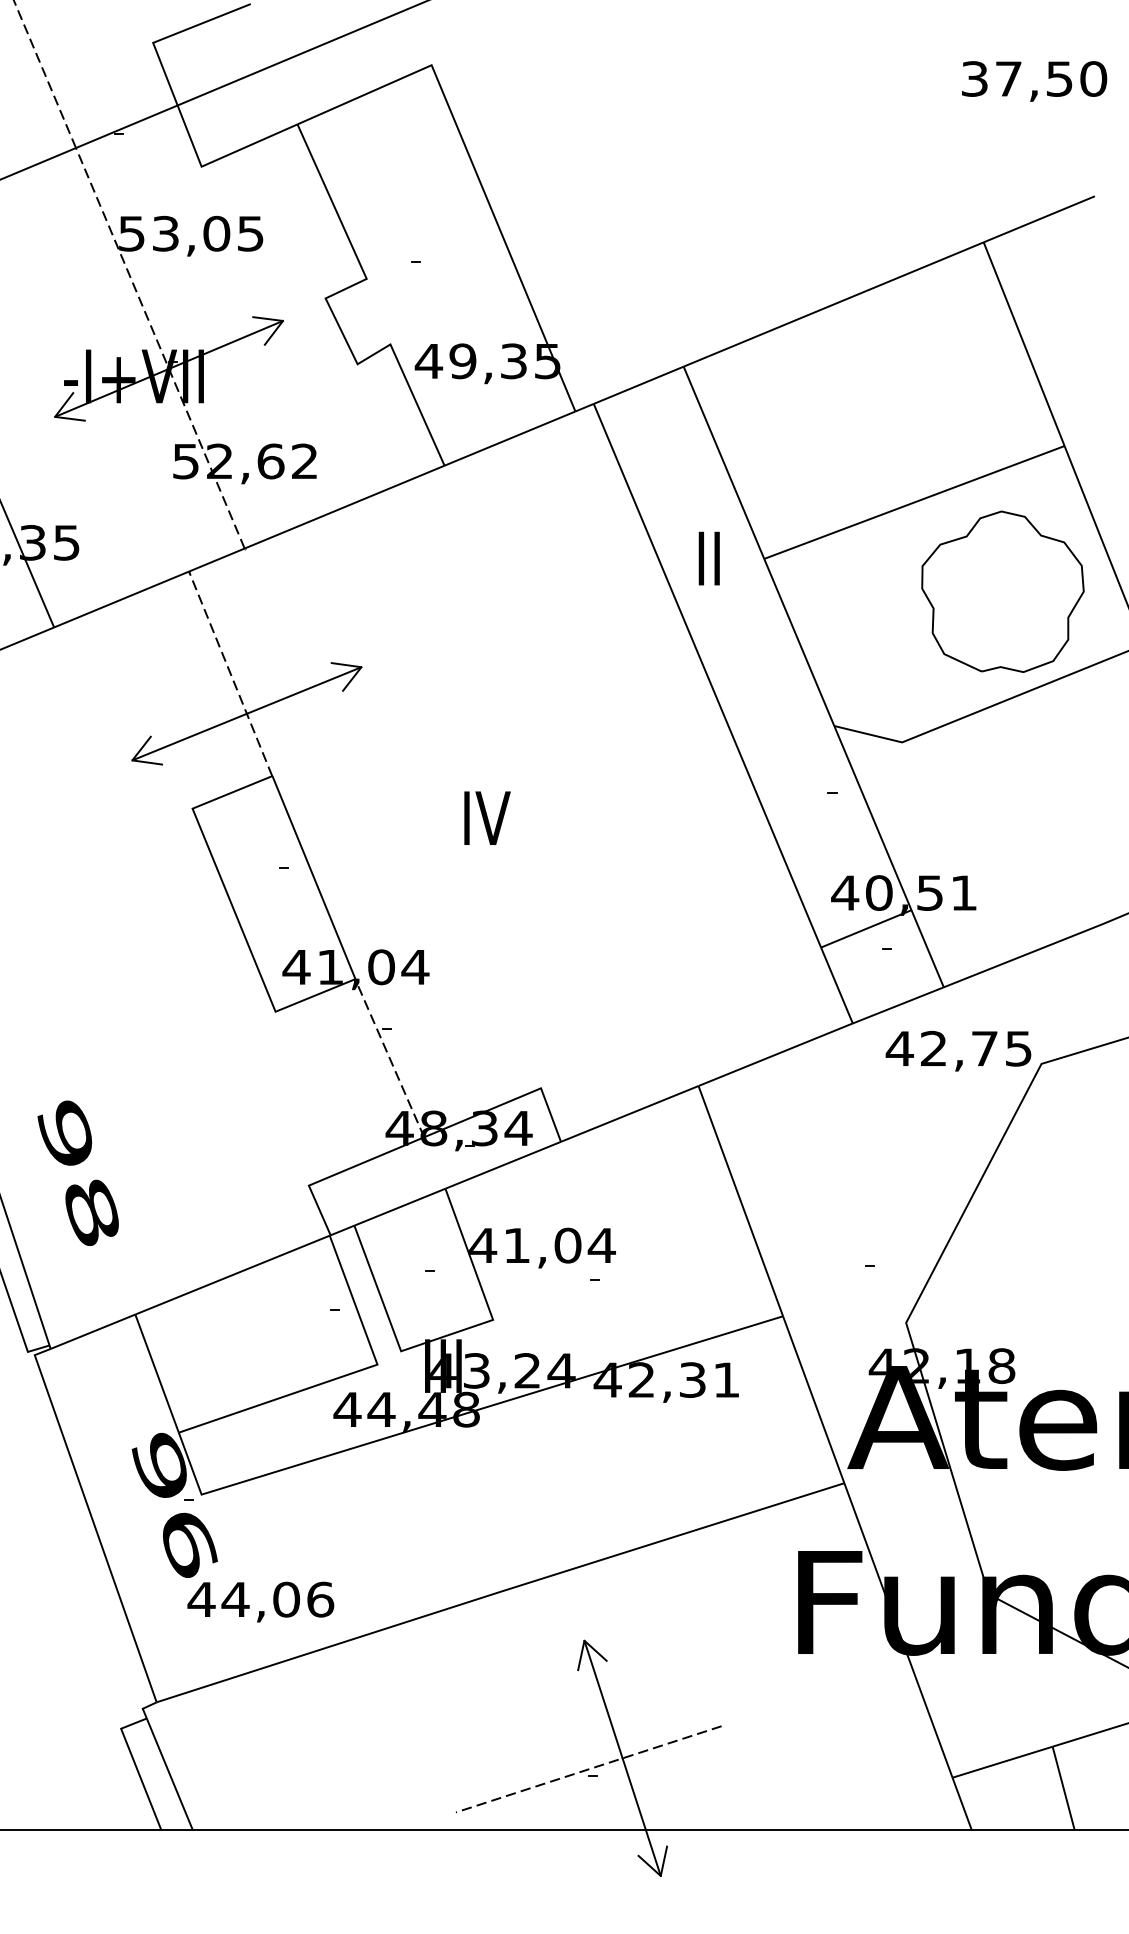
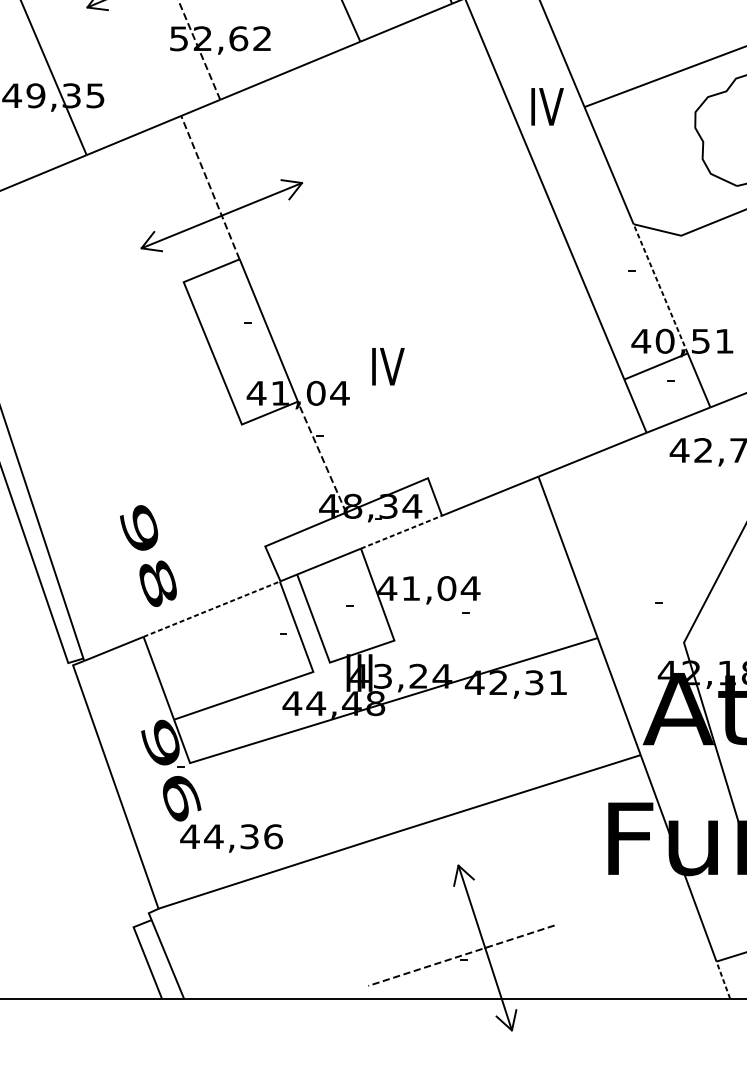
text: (711, 558) -> (547, 106), II -> IV
text: (487, 817) -> (388, 366), moved
line: (872, 818) -> (660, 289), solid -> dashed
line: (503, 1165) -> (401, 532), solid -> dashed
text: (77, 1172) -> (147, 555), moved
line: (232, 1275) -> (211, 609), solid -> dashed
text: (286, 1599) -> (249, 836), 44,06 -> 44,36
line: (962, 1804) -> (723, 980), solid -> dashed

